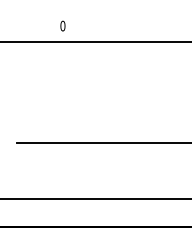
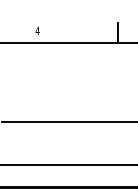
text: (62, 25) -> (37, 30), 0 -> 4
line: (166, 28) -> (118, 32), added

